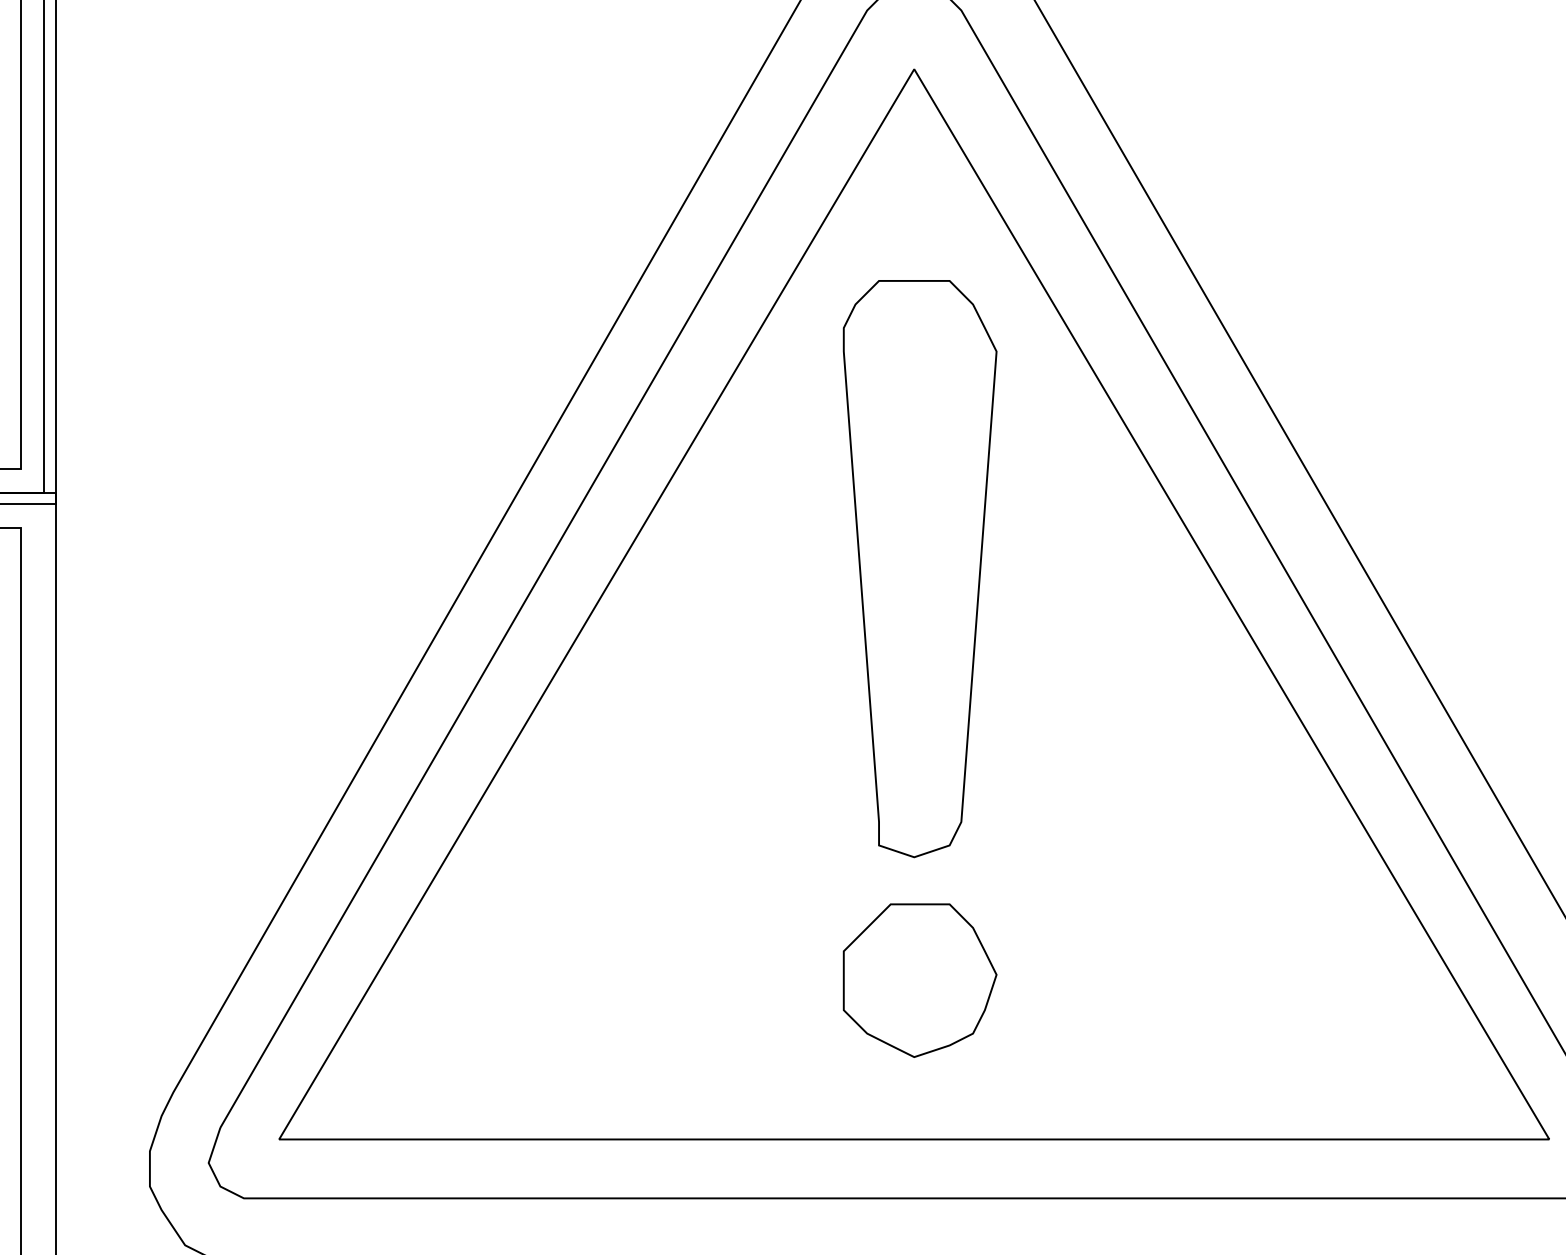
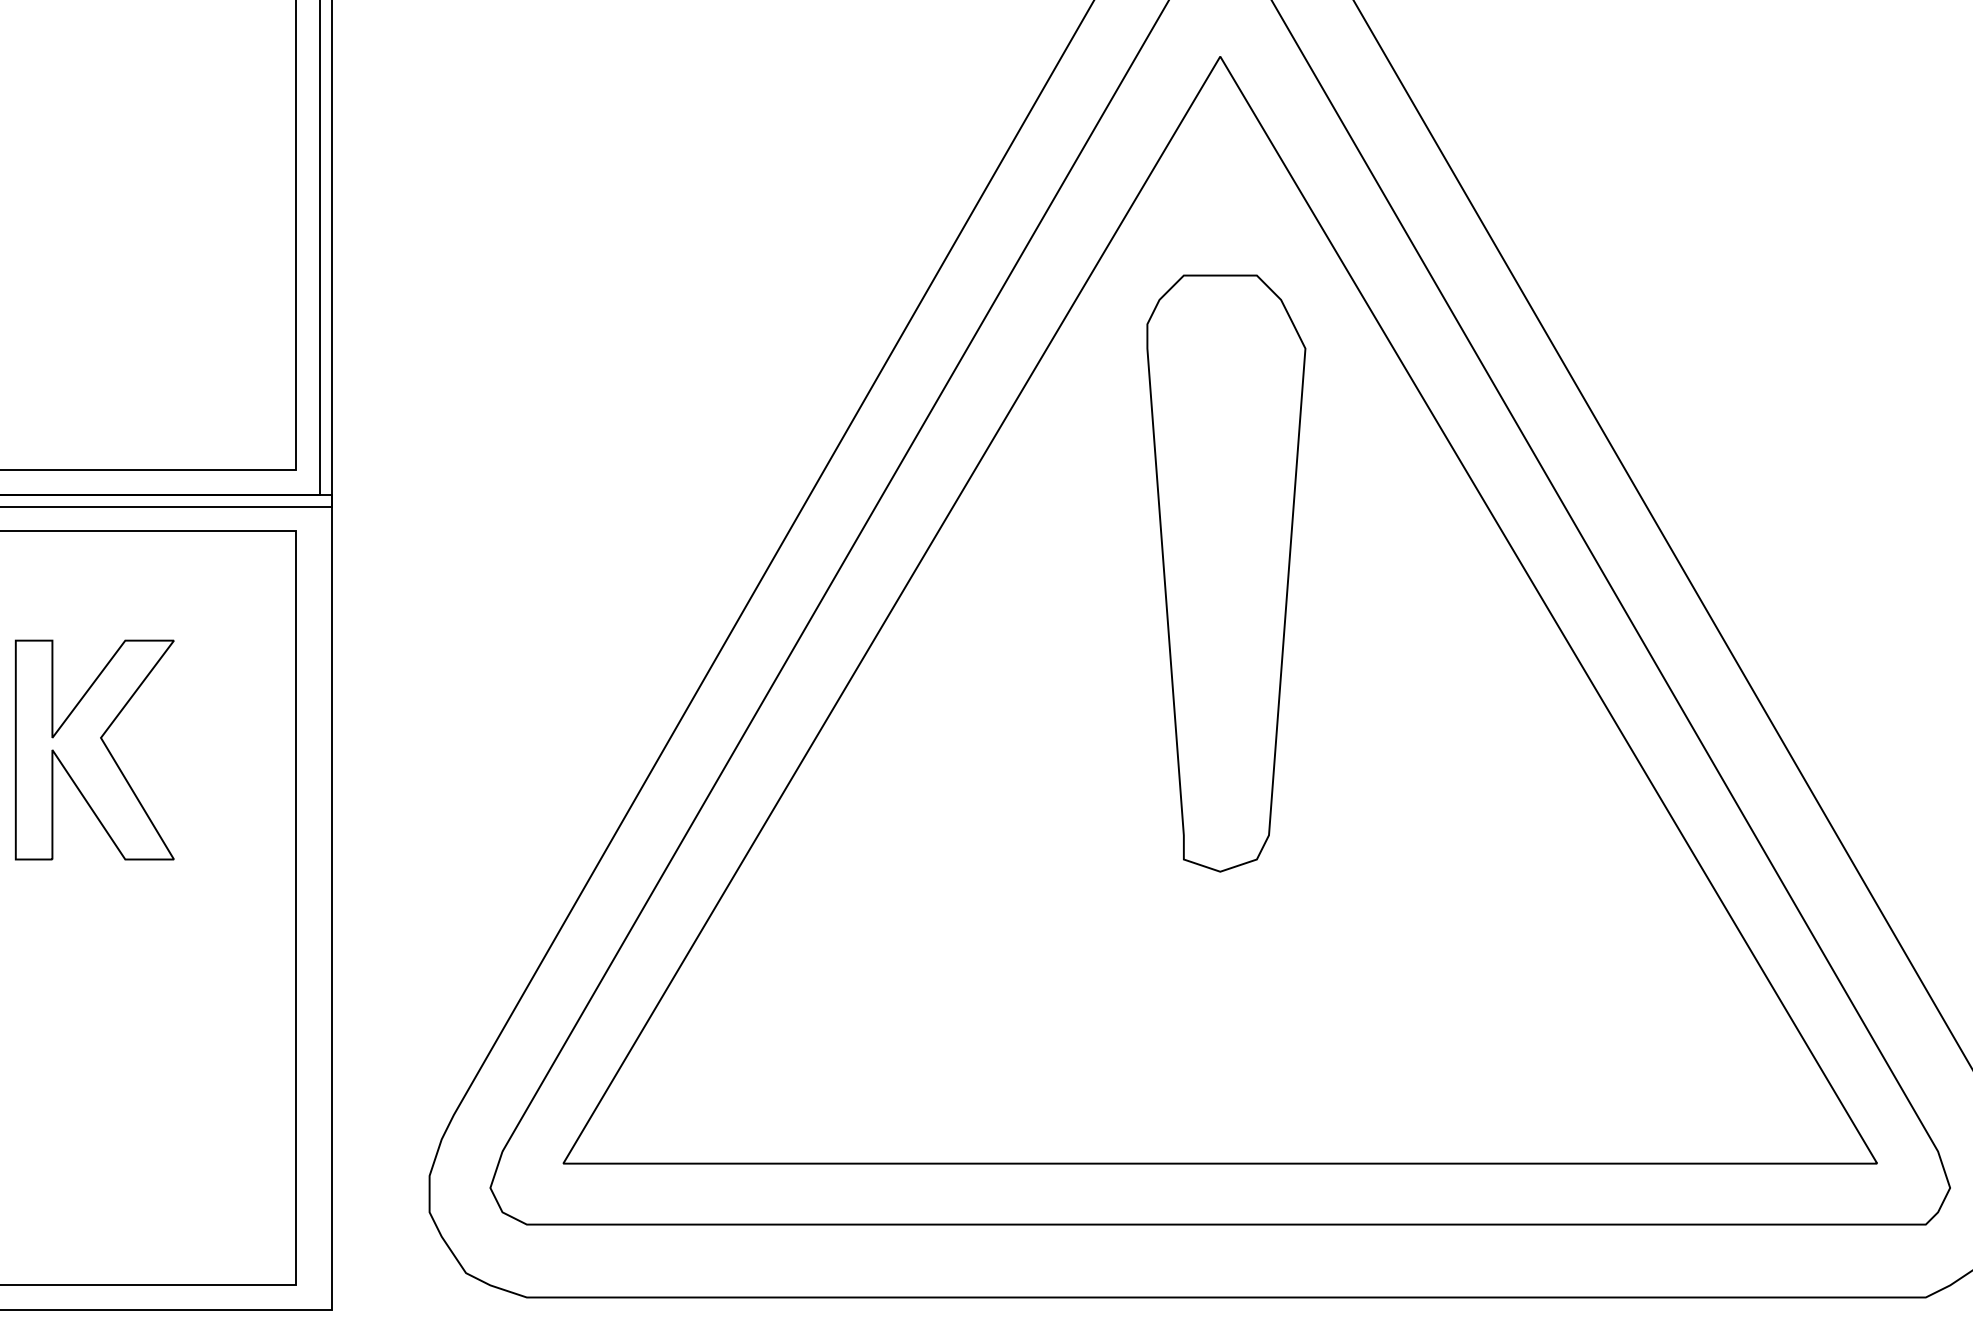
part: (920, 980) -> (1226, 999), removed

